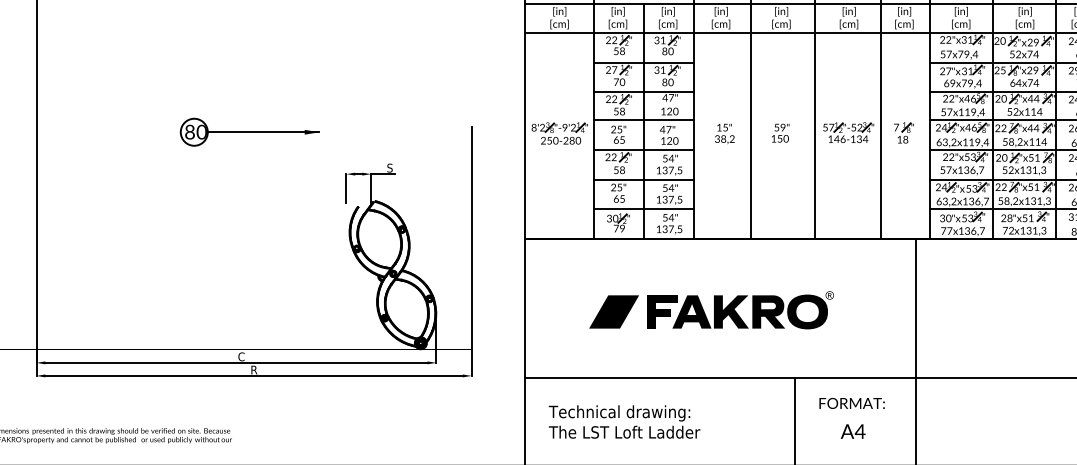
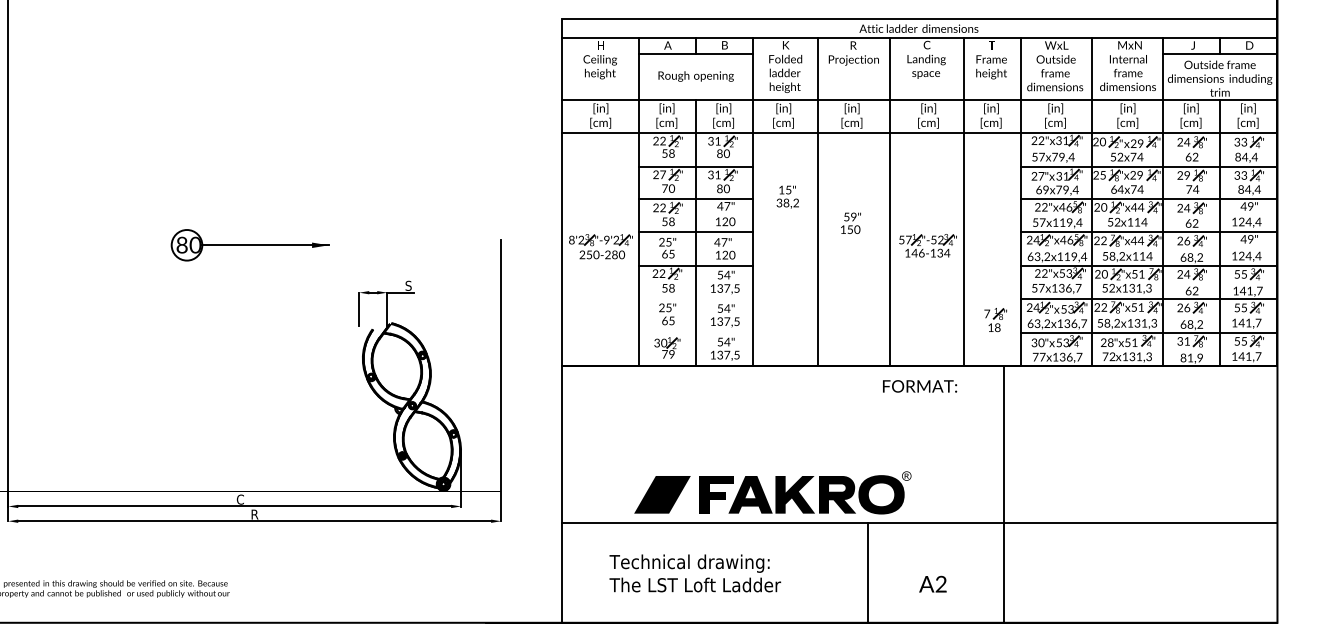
text: (780, 132) -> (850, 222), moved
text: (724, 133) -> (787, 196), moved
part: (903, 133) -> (995, 320), moved
line: (643, 180) -> (695, 299), removed
line: (643, 209) -> (695, 332), removed
part: (711, 309) -> (772, 492), moved
text: (852, 403) -> (920, 386), moved
text: (624, 422) -> (695, 573), moved
text: (860, 430) -> (941, 583), A4 -> A2

